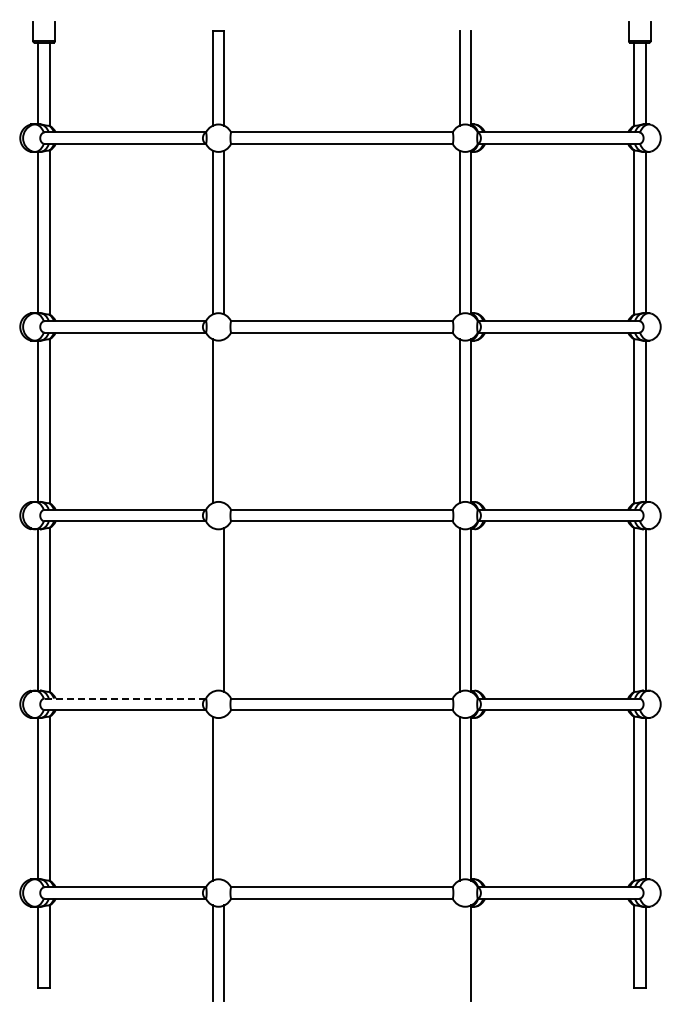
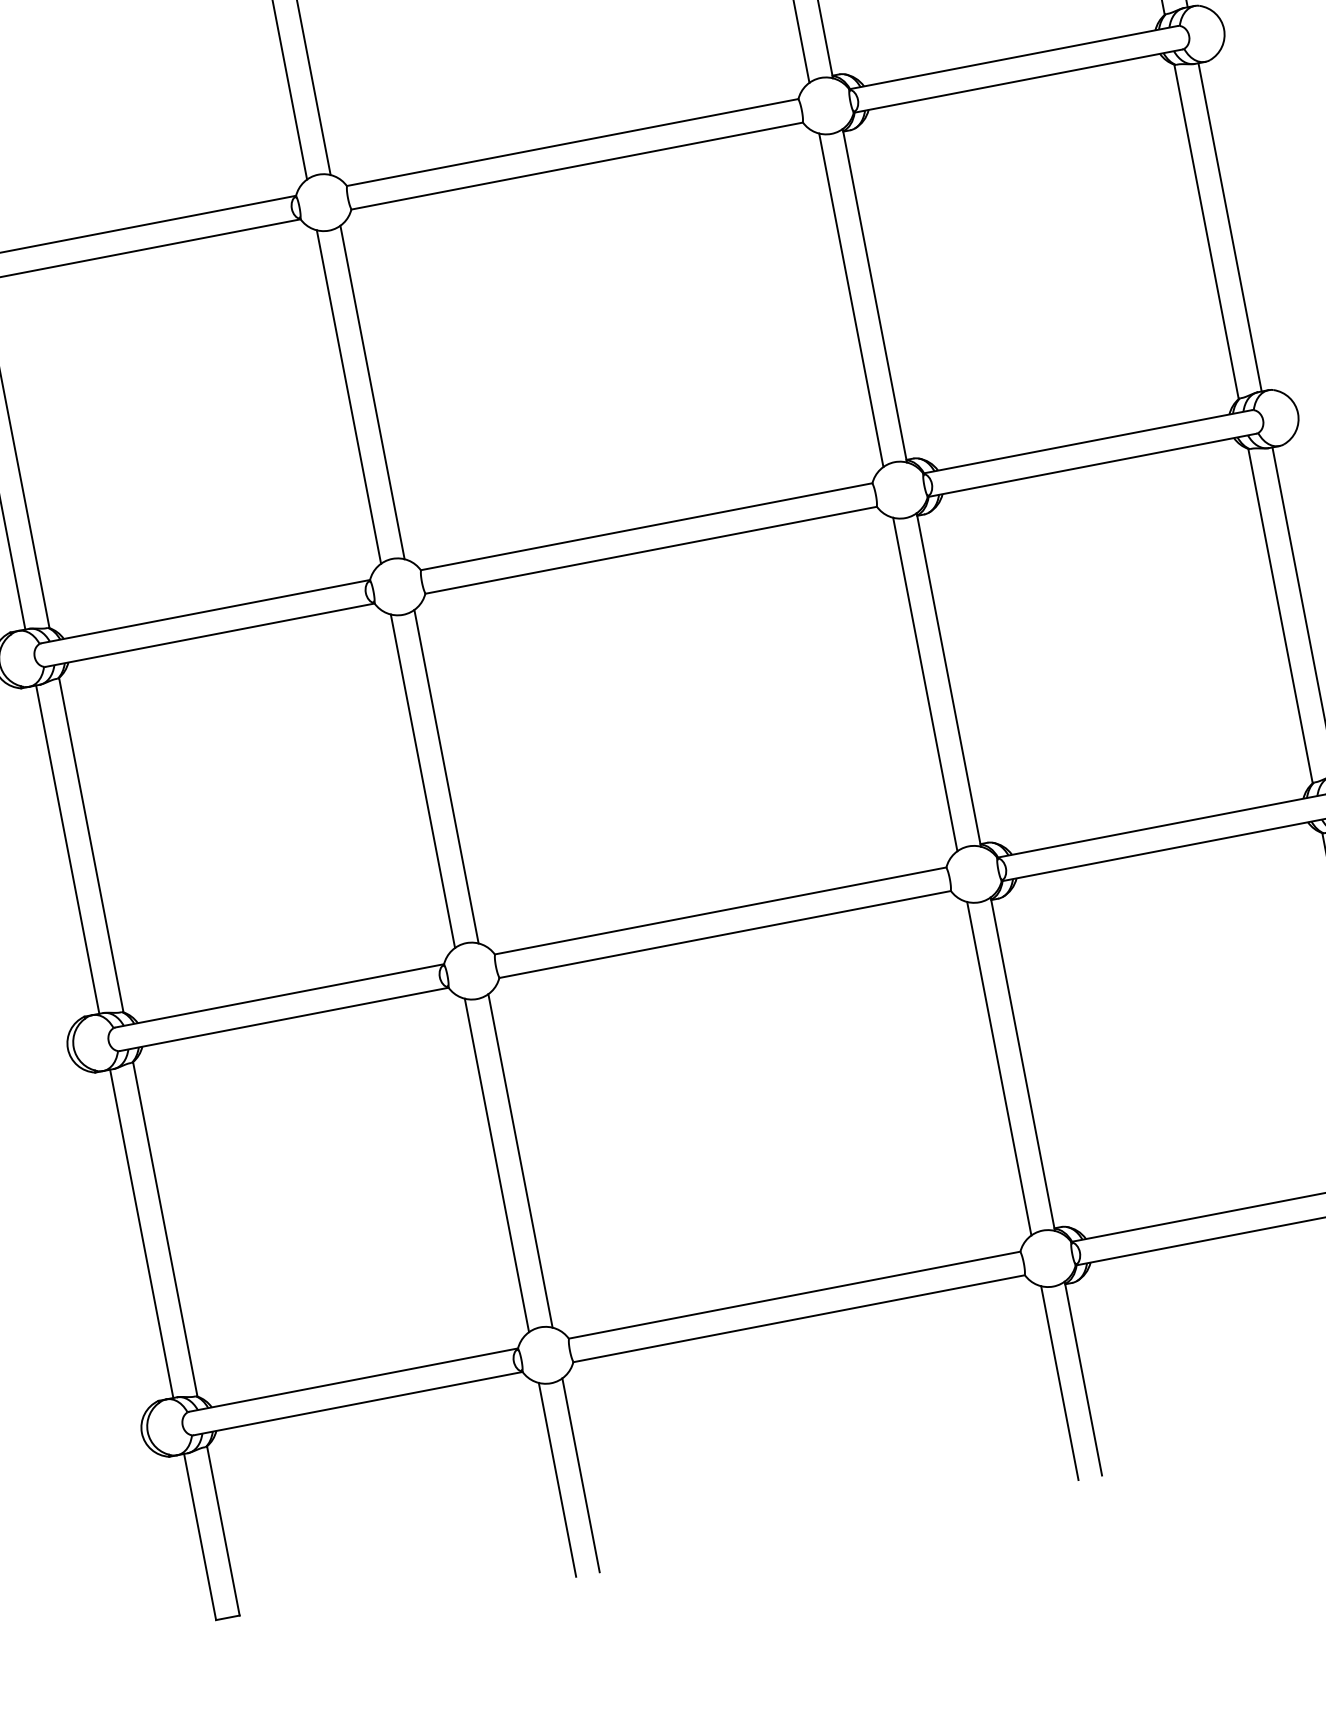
line: (224, 421) -> (372, 392), added
line: (212, 609) -> (422, 780), added
line: (125, 698) -> (279, 995), dashed -> solid
line: (224, 798) -> (520, 1160), added
line: (459, 952) -> (1059, 1381), added

